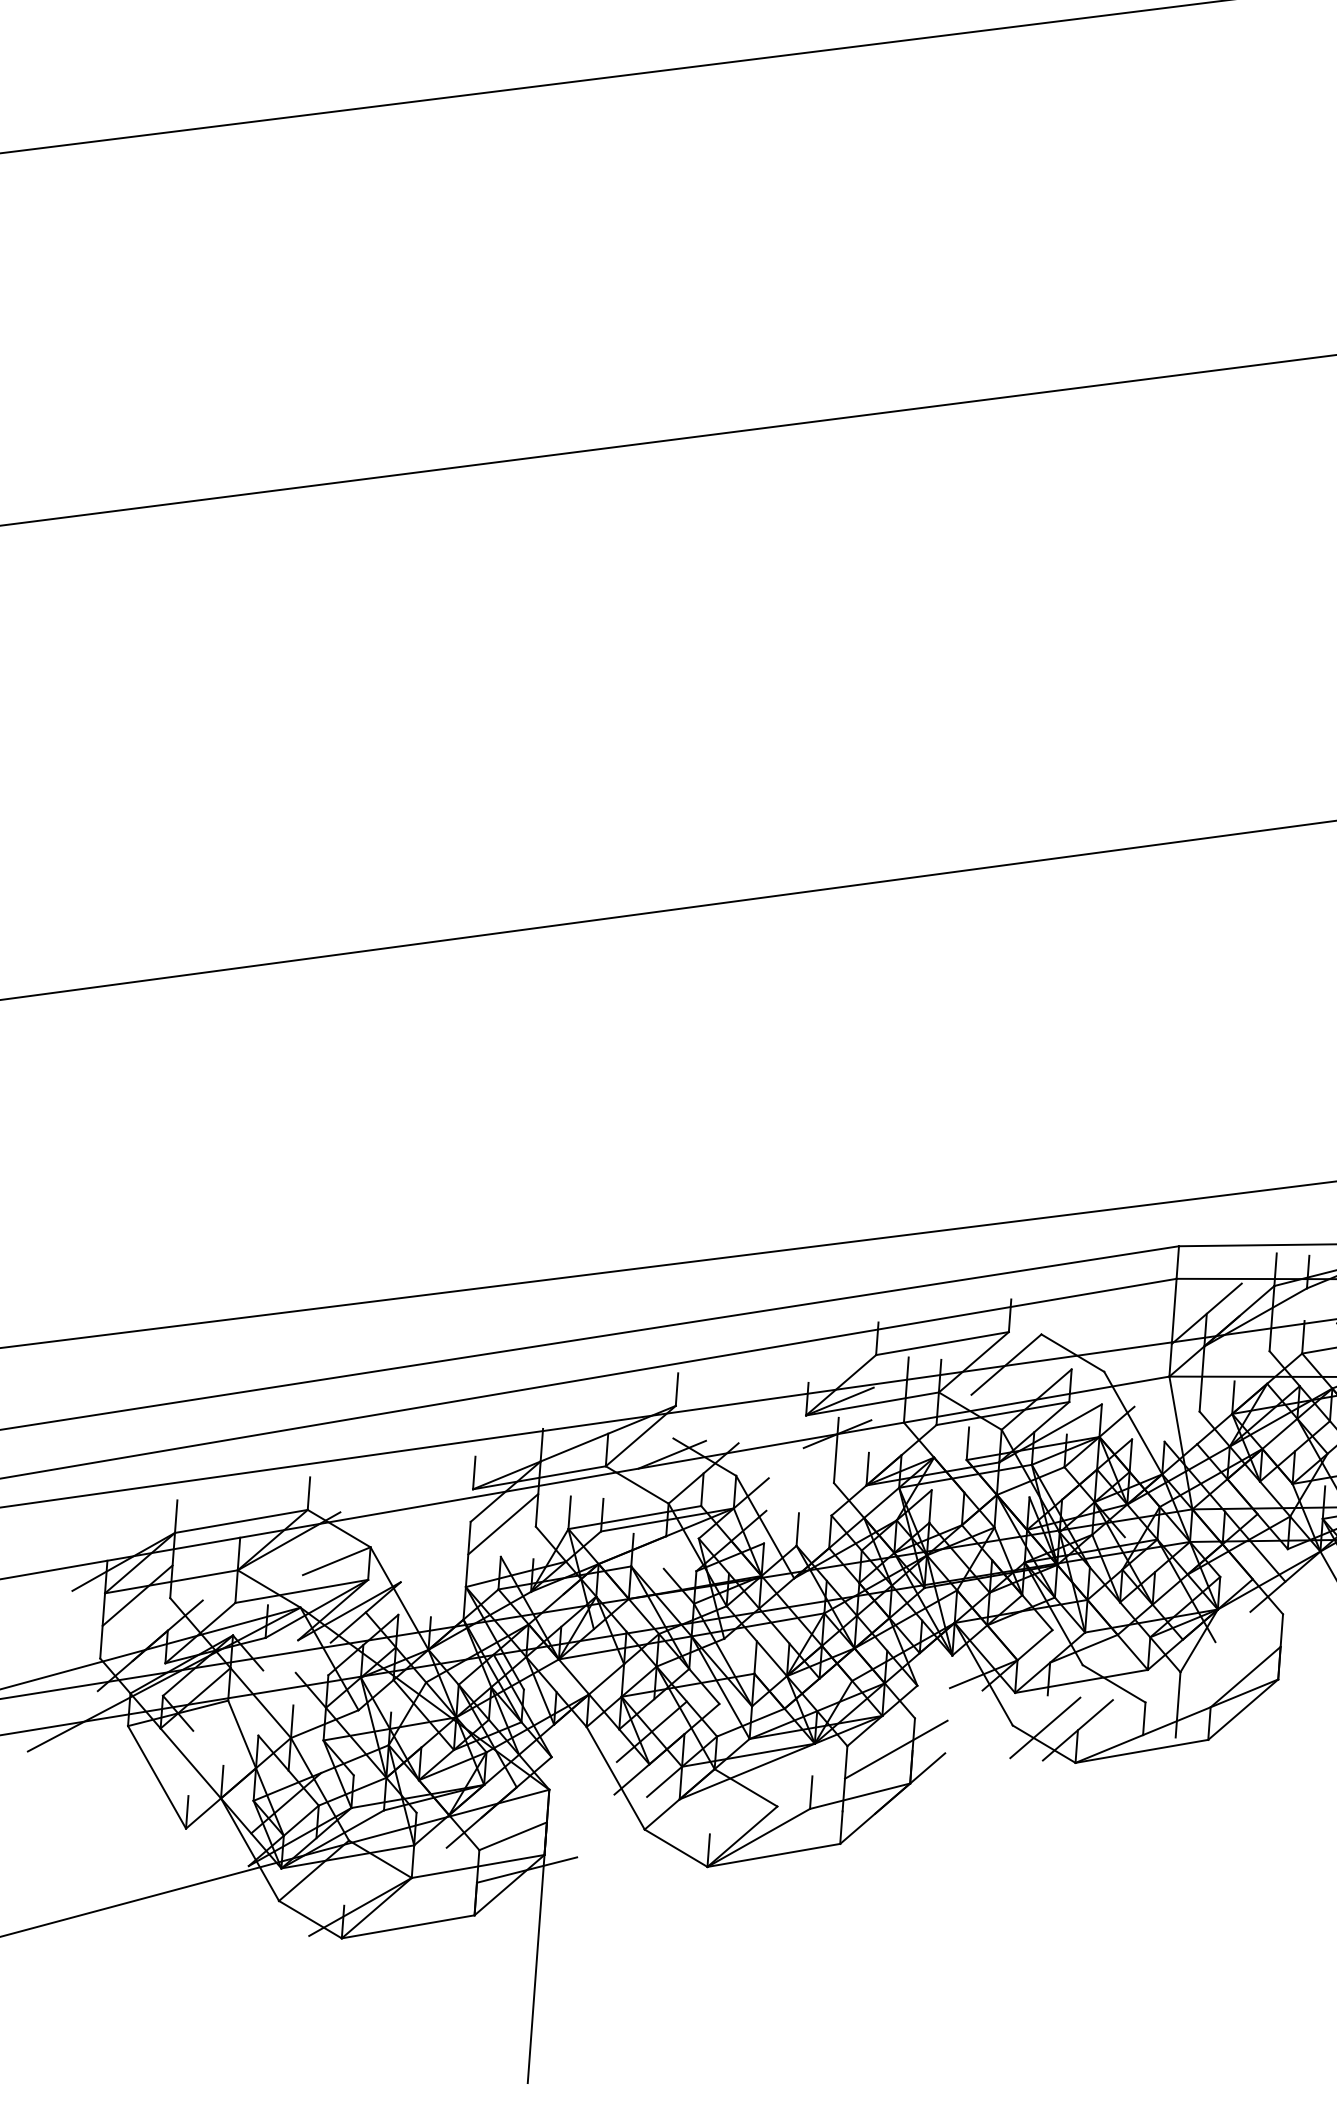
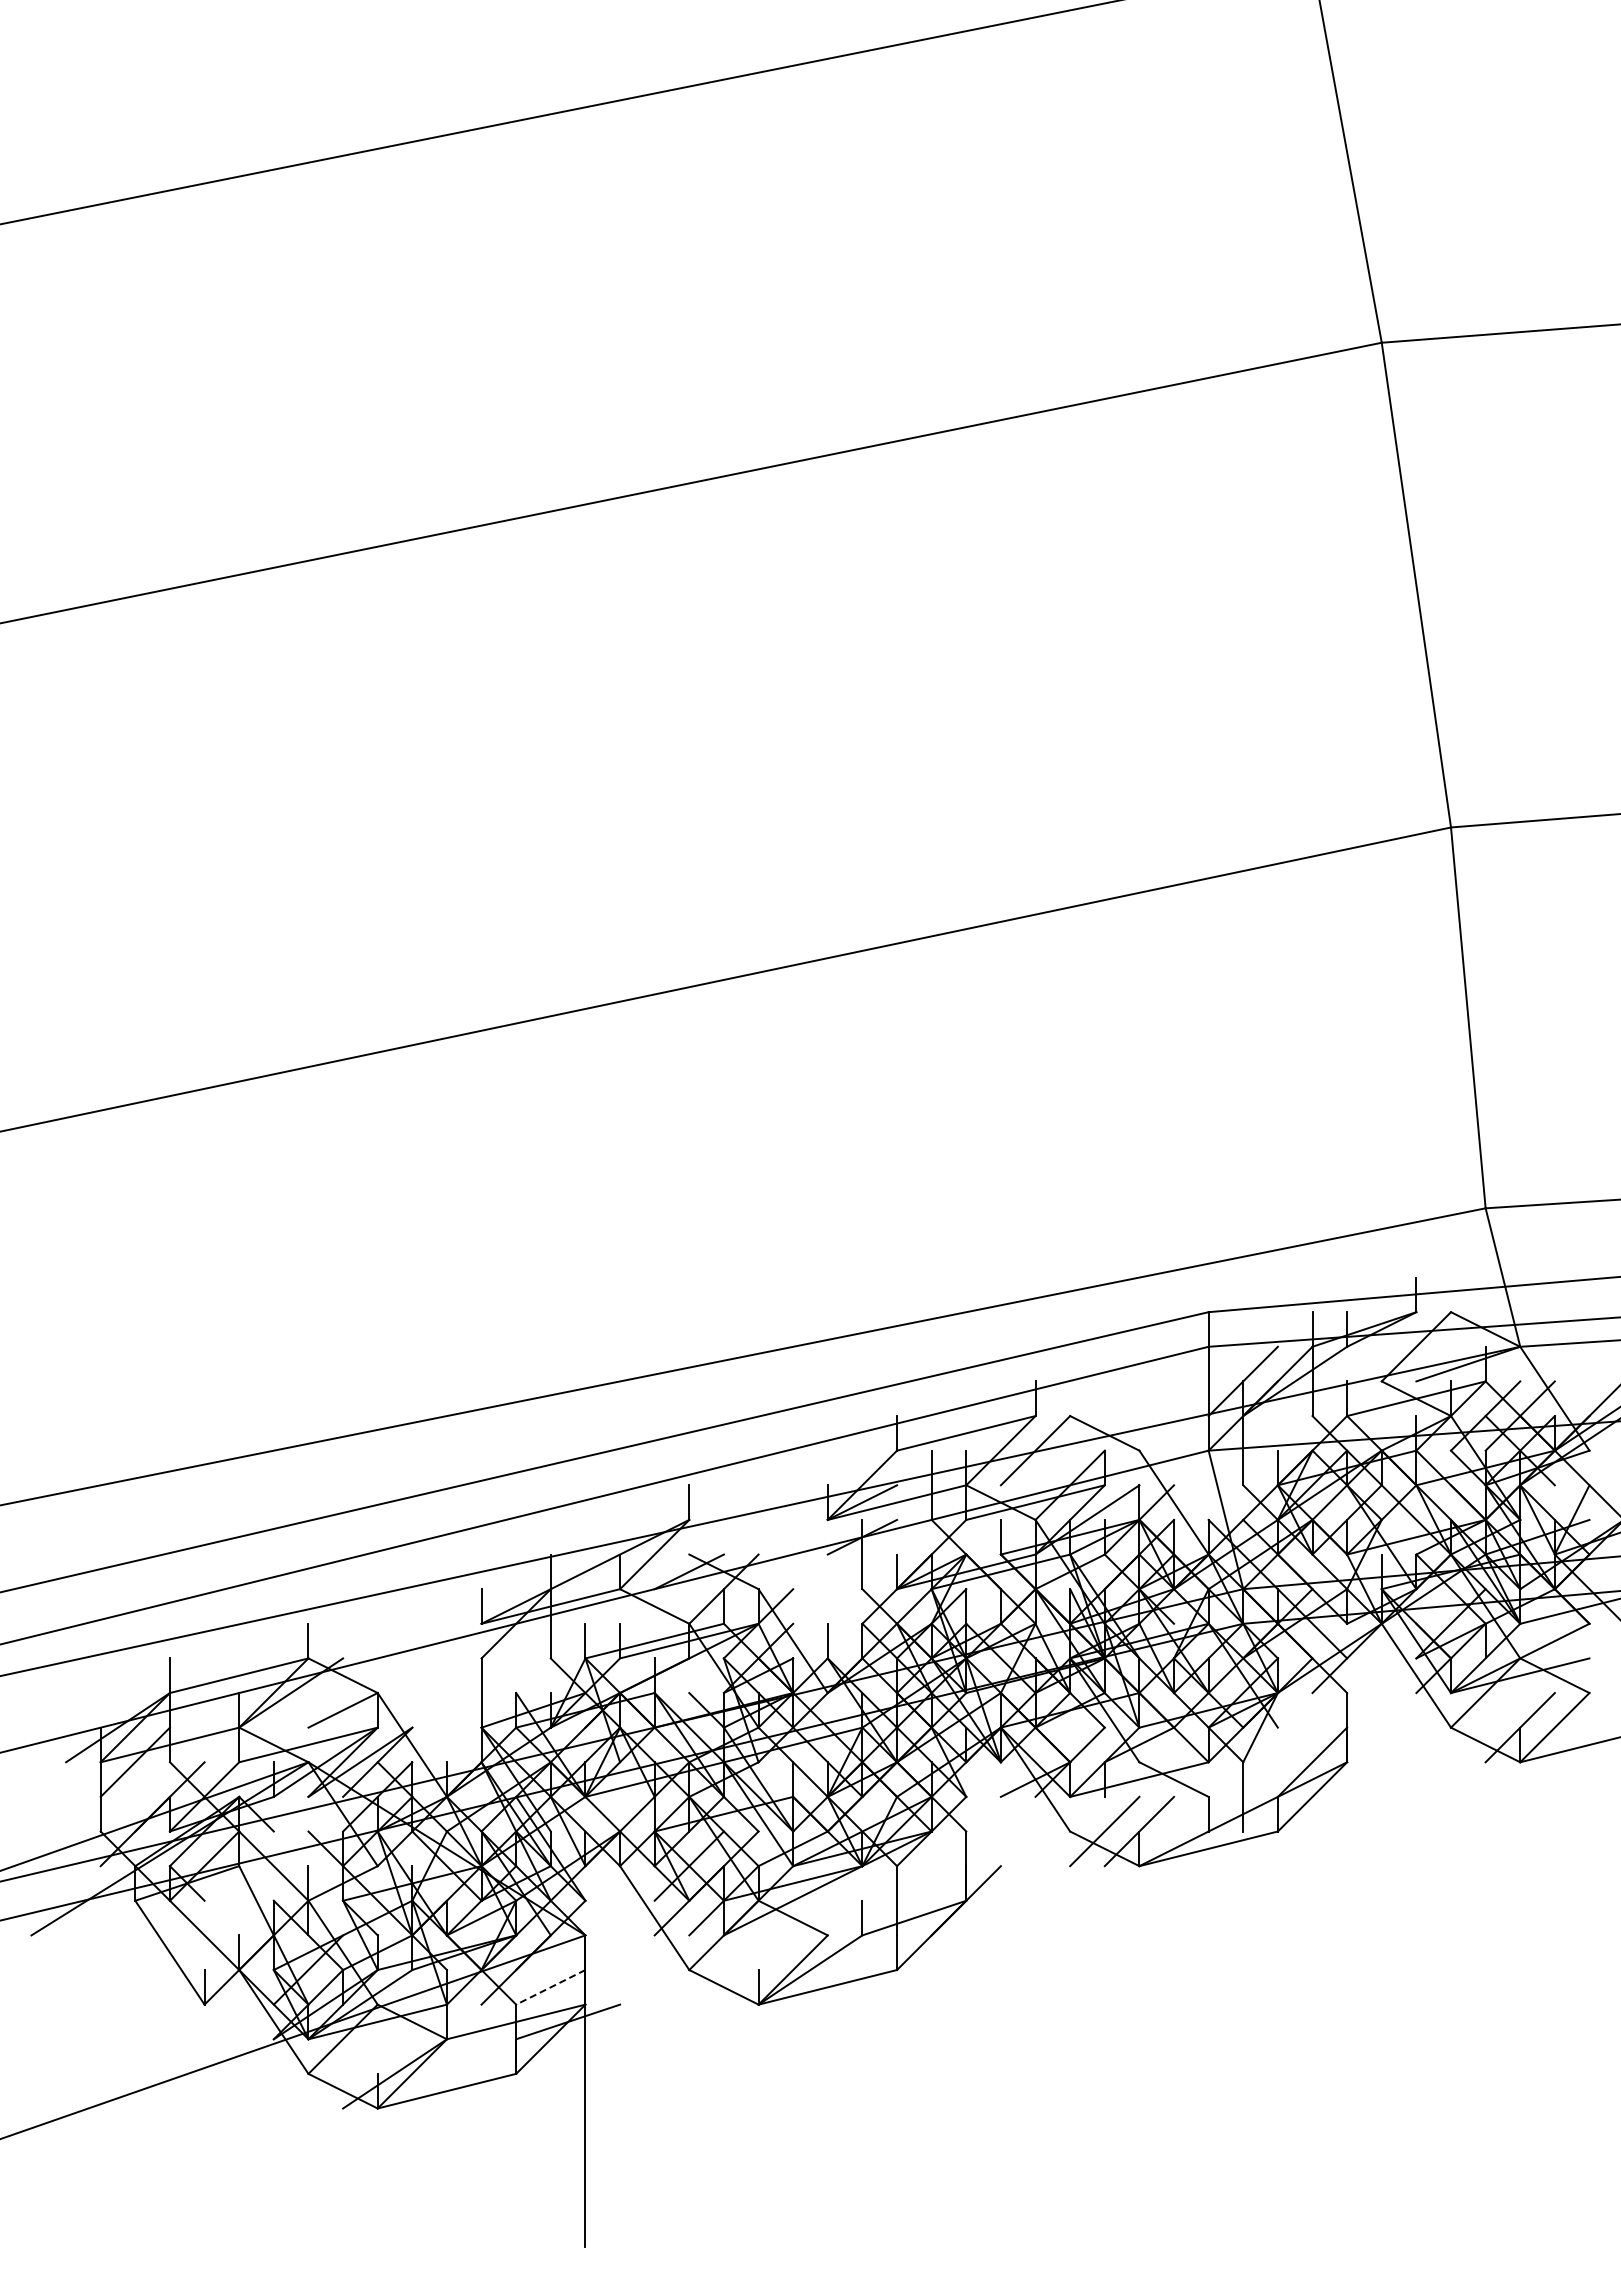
line: (502, 1524) -> (515, 1658), removed
line: (895, 1749) -> (948, 1865), removed
line: (512, 1836) -> (550, 1987), solid -> dashed

